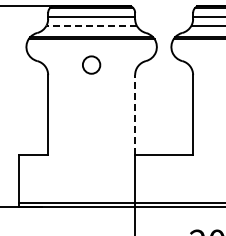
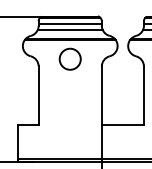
line: (91, 25) -> (70, 30), dashed -> solid
circle: (91, 64) -> (70, 58), size x1.67
line: (135, 115) -> (102, 95), dashed -> solid

